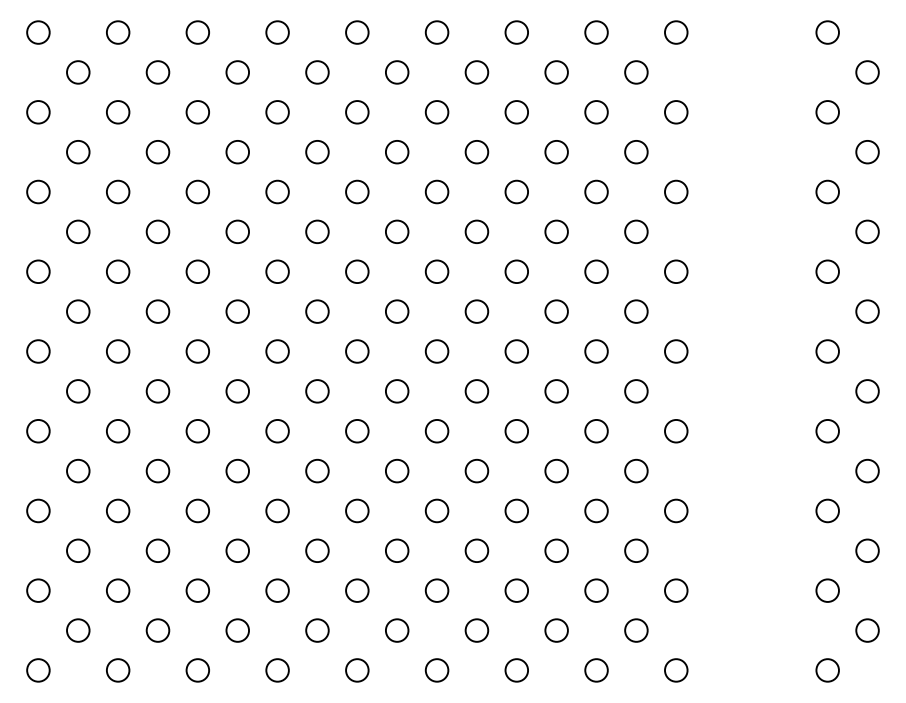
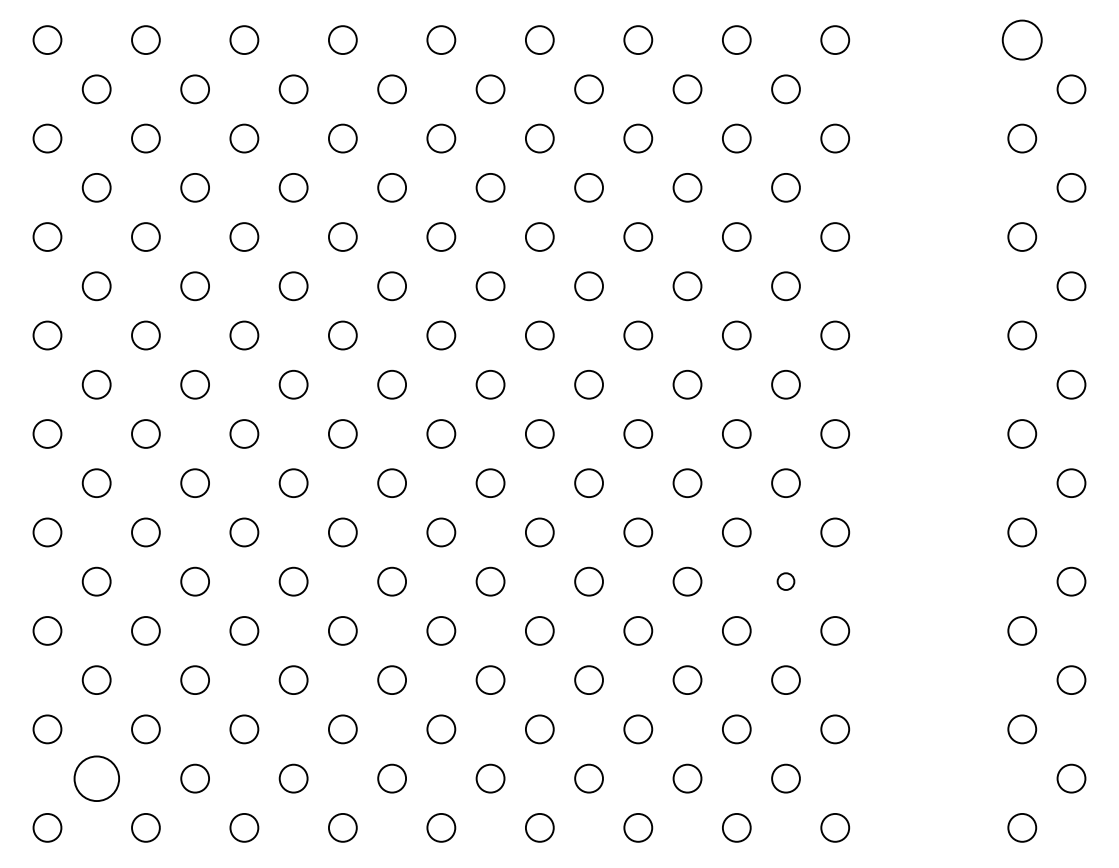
circle: (827, 32) -> (1022, 40), size x1.4
circle: (635, 470) -> (785, 581), size x0.6
circle: (78, 630) -> (96, 778), size x1.6

